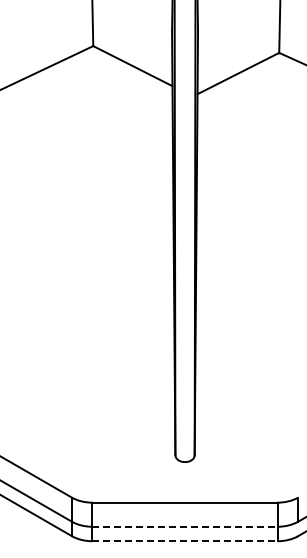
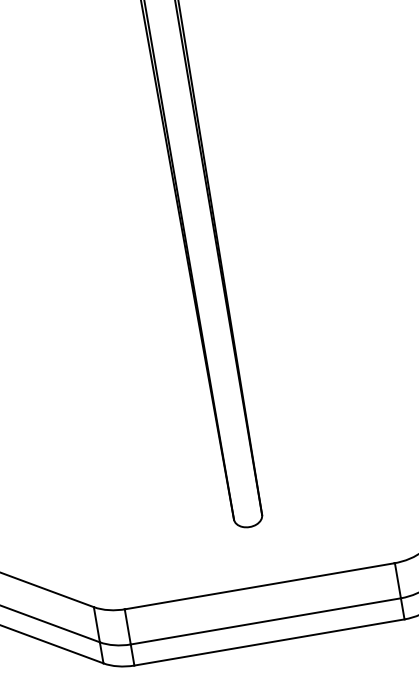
line: (185, 526) -> (266, 620), dashed -> solid
line: (185, 541) -> (270, 642), dashed -> solid

